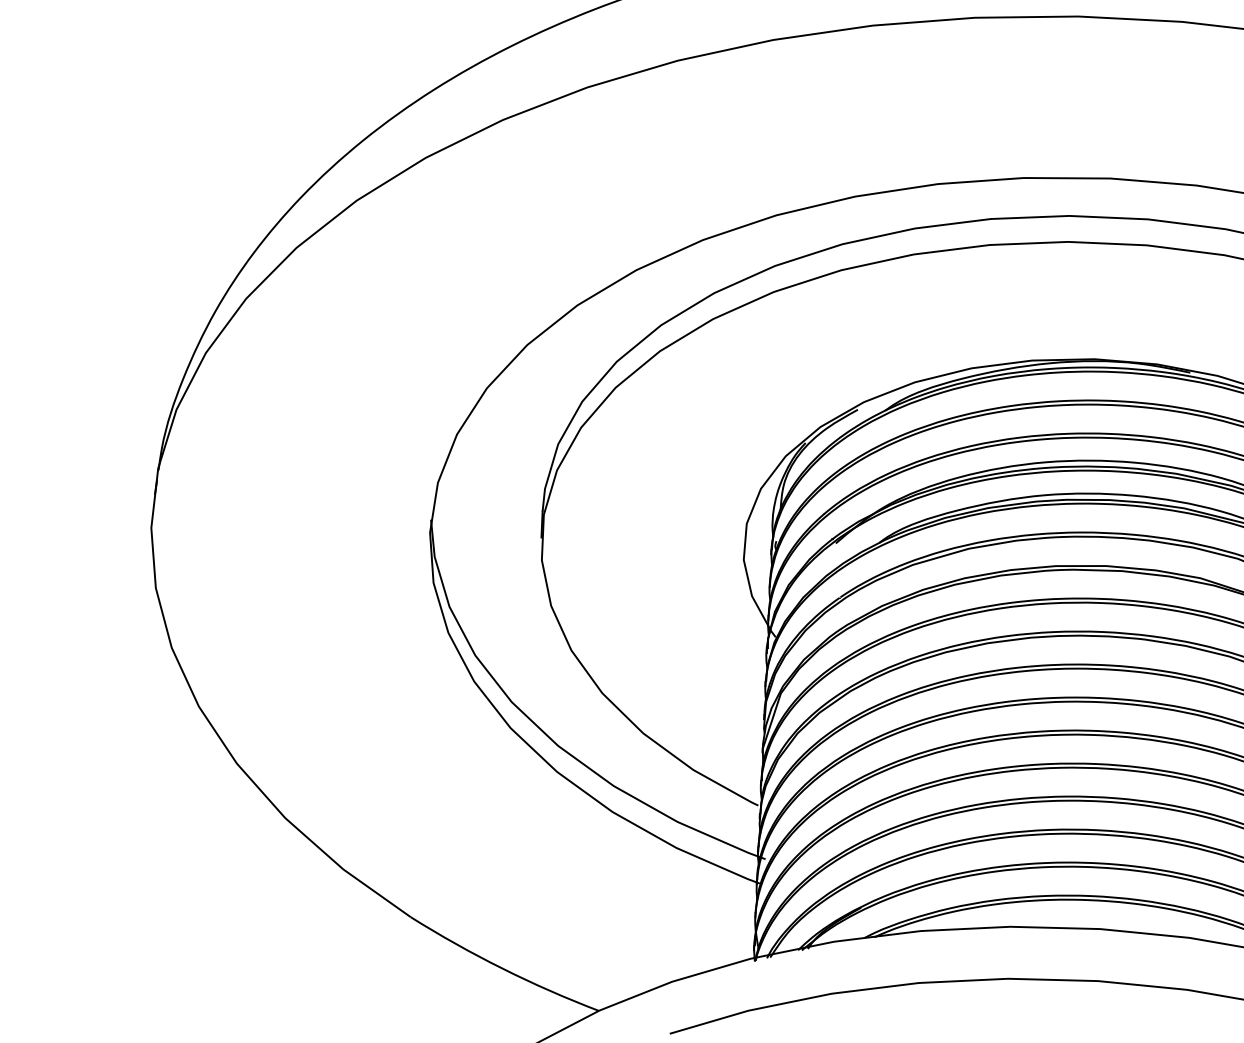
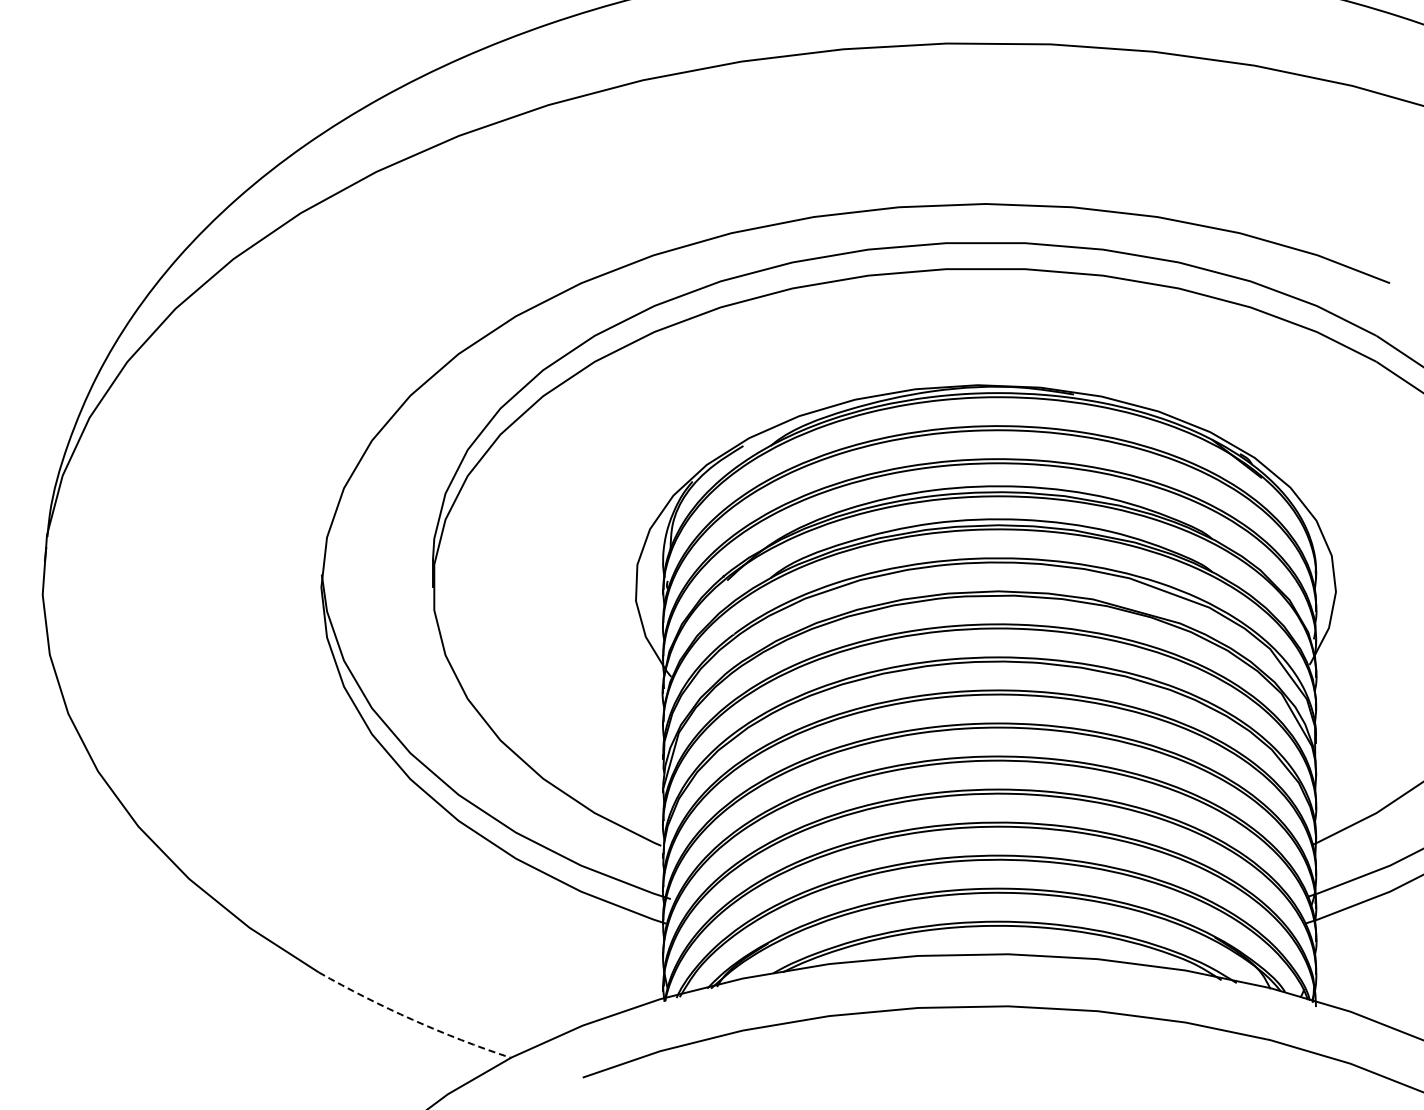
arc: (502, 968) -> (412, 1019), solid -> dashed

